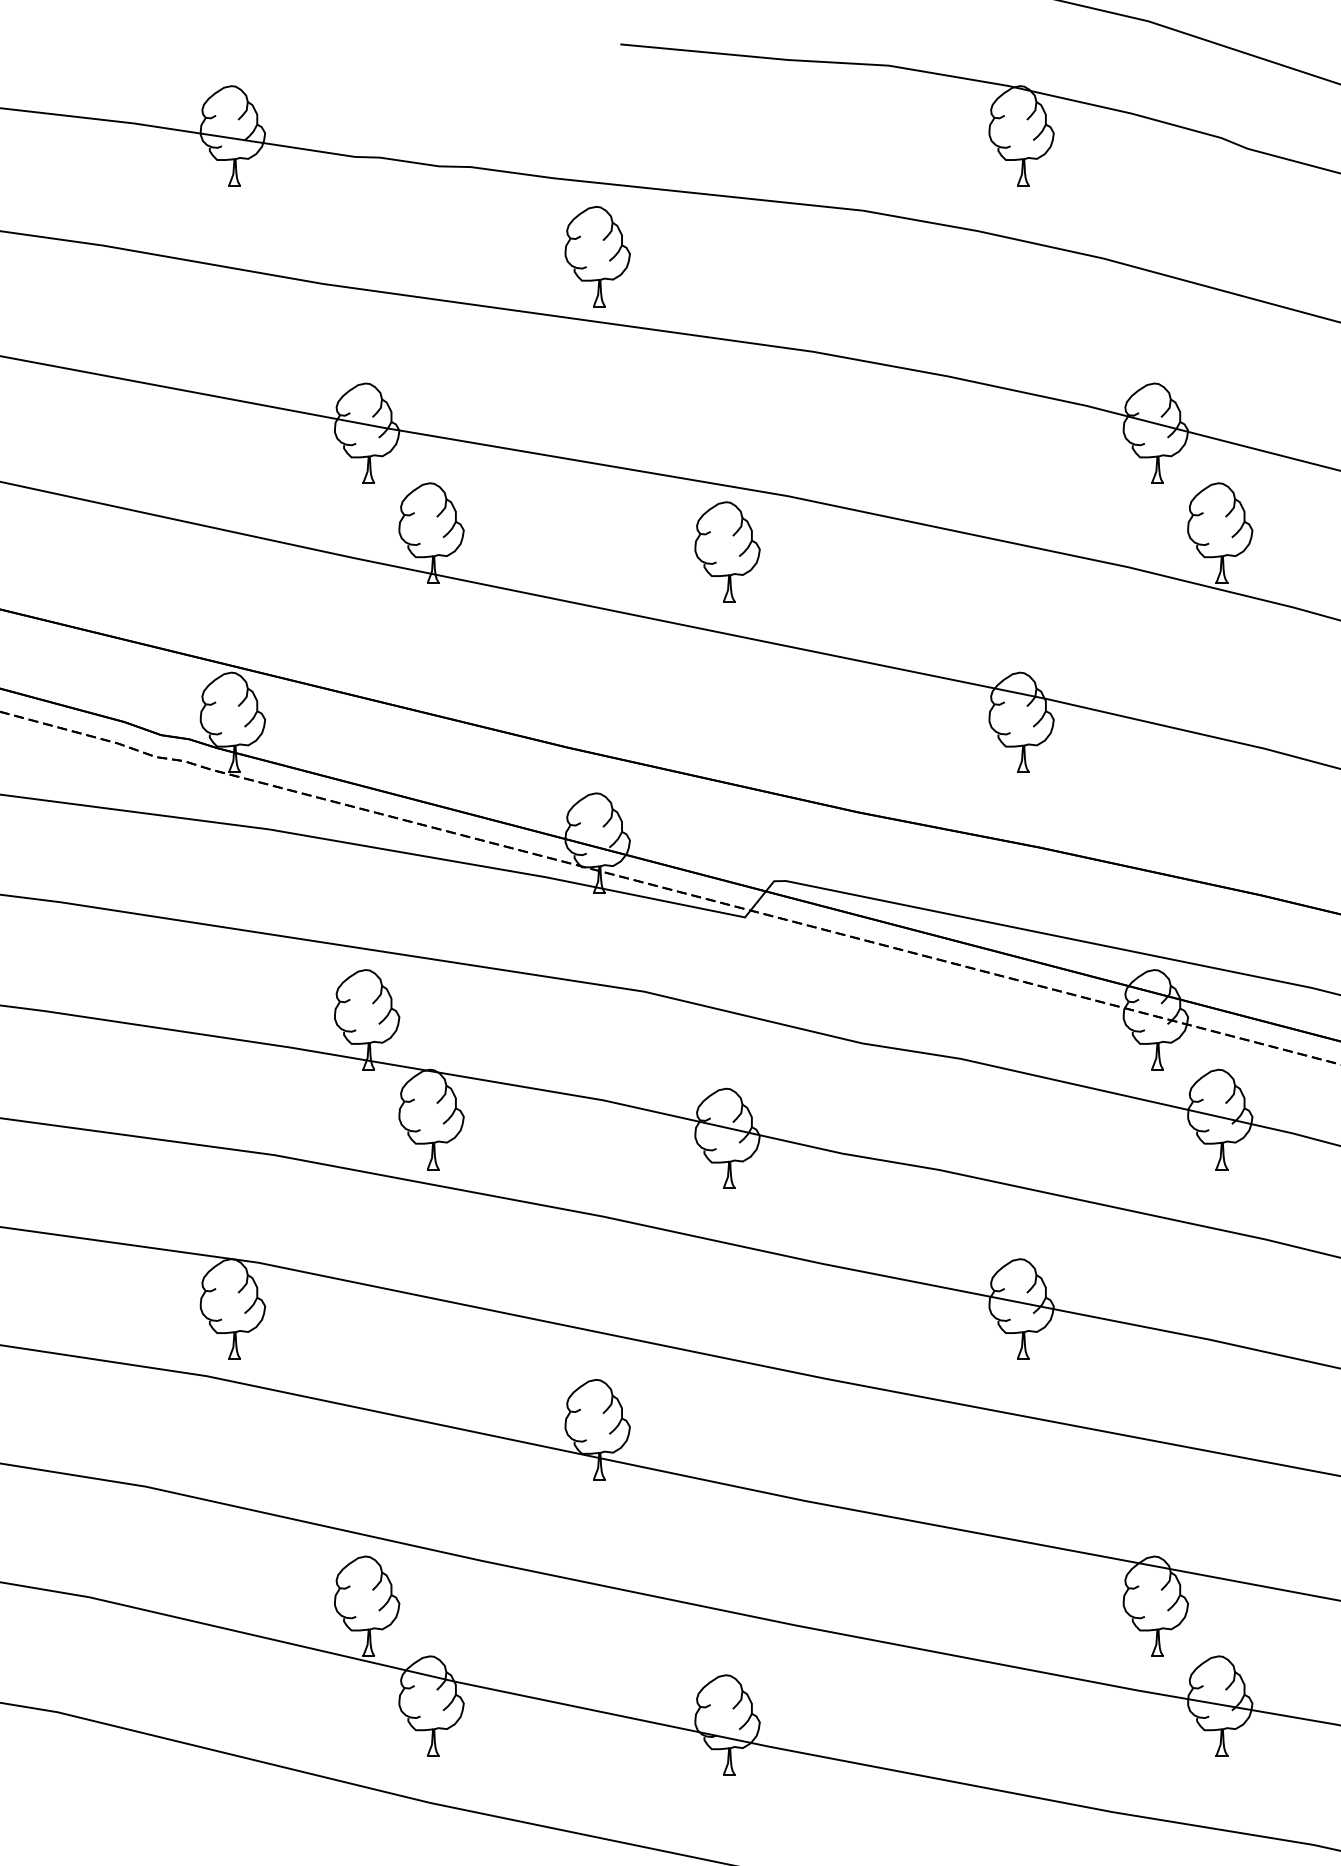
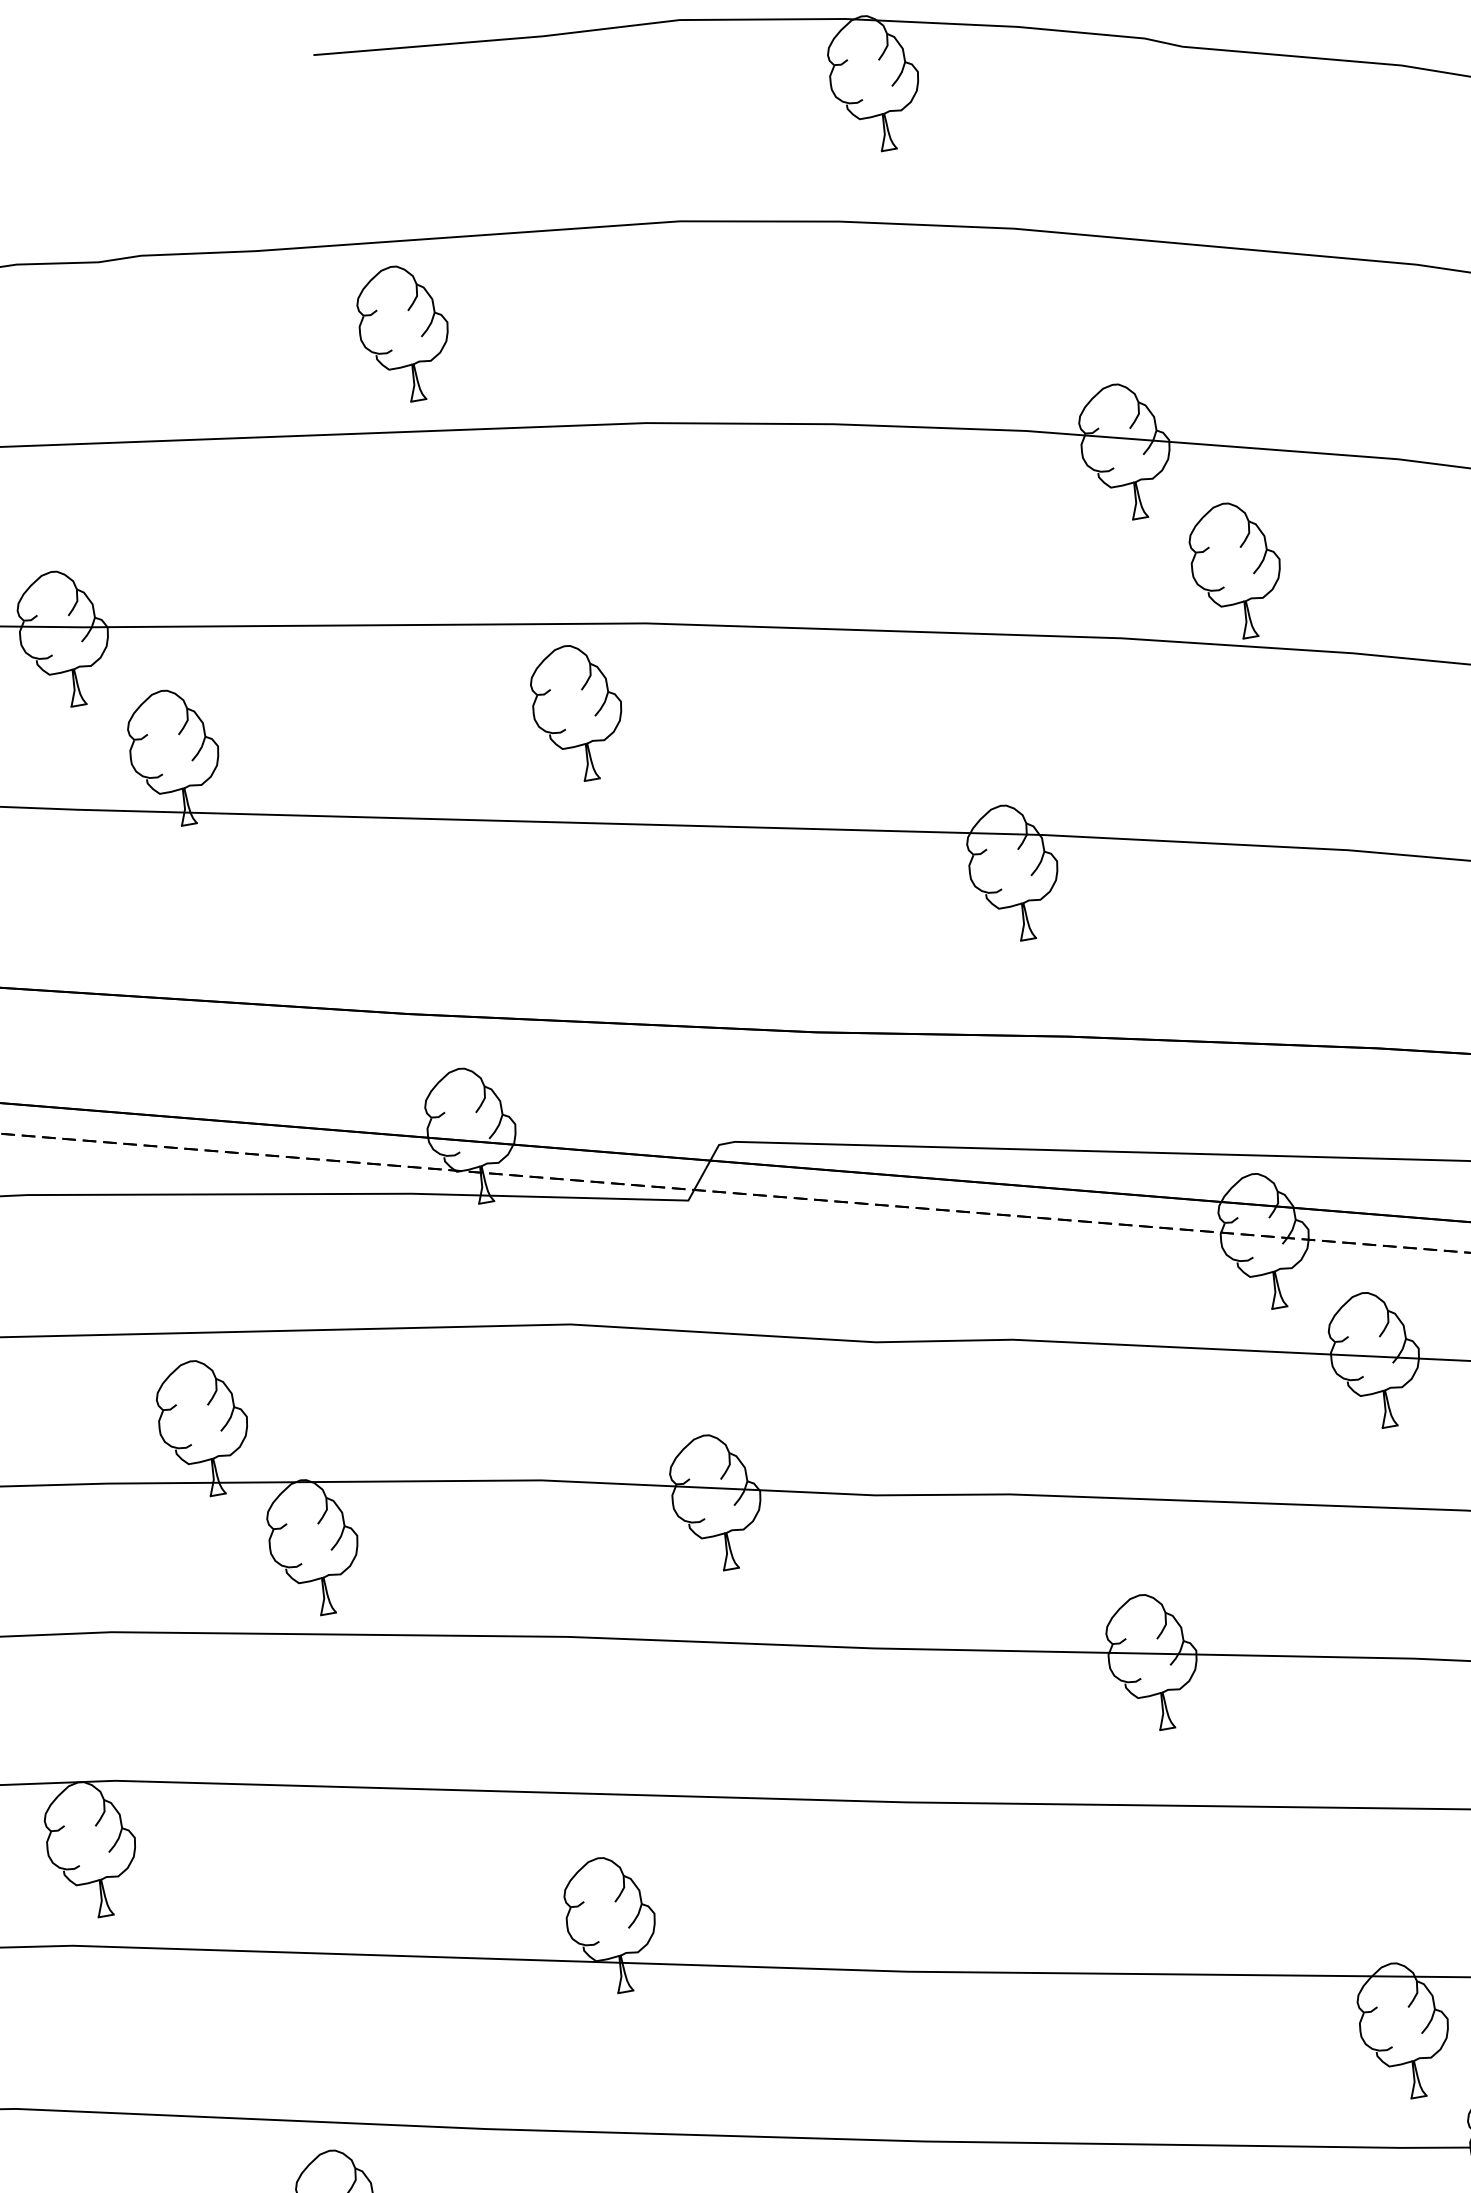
part: (597, 256) -> (404, 333), moved

